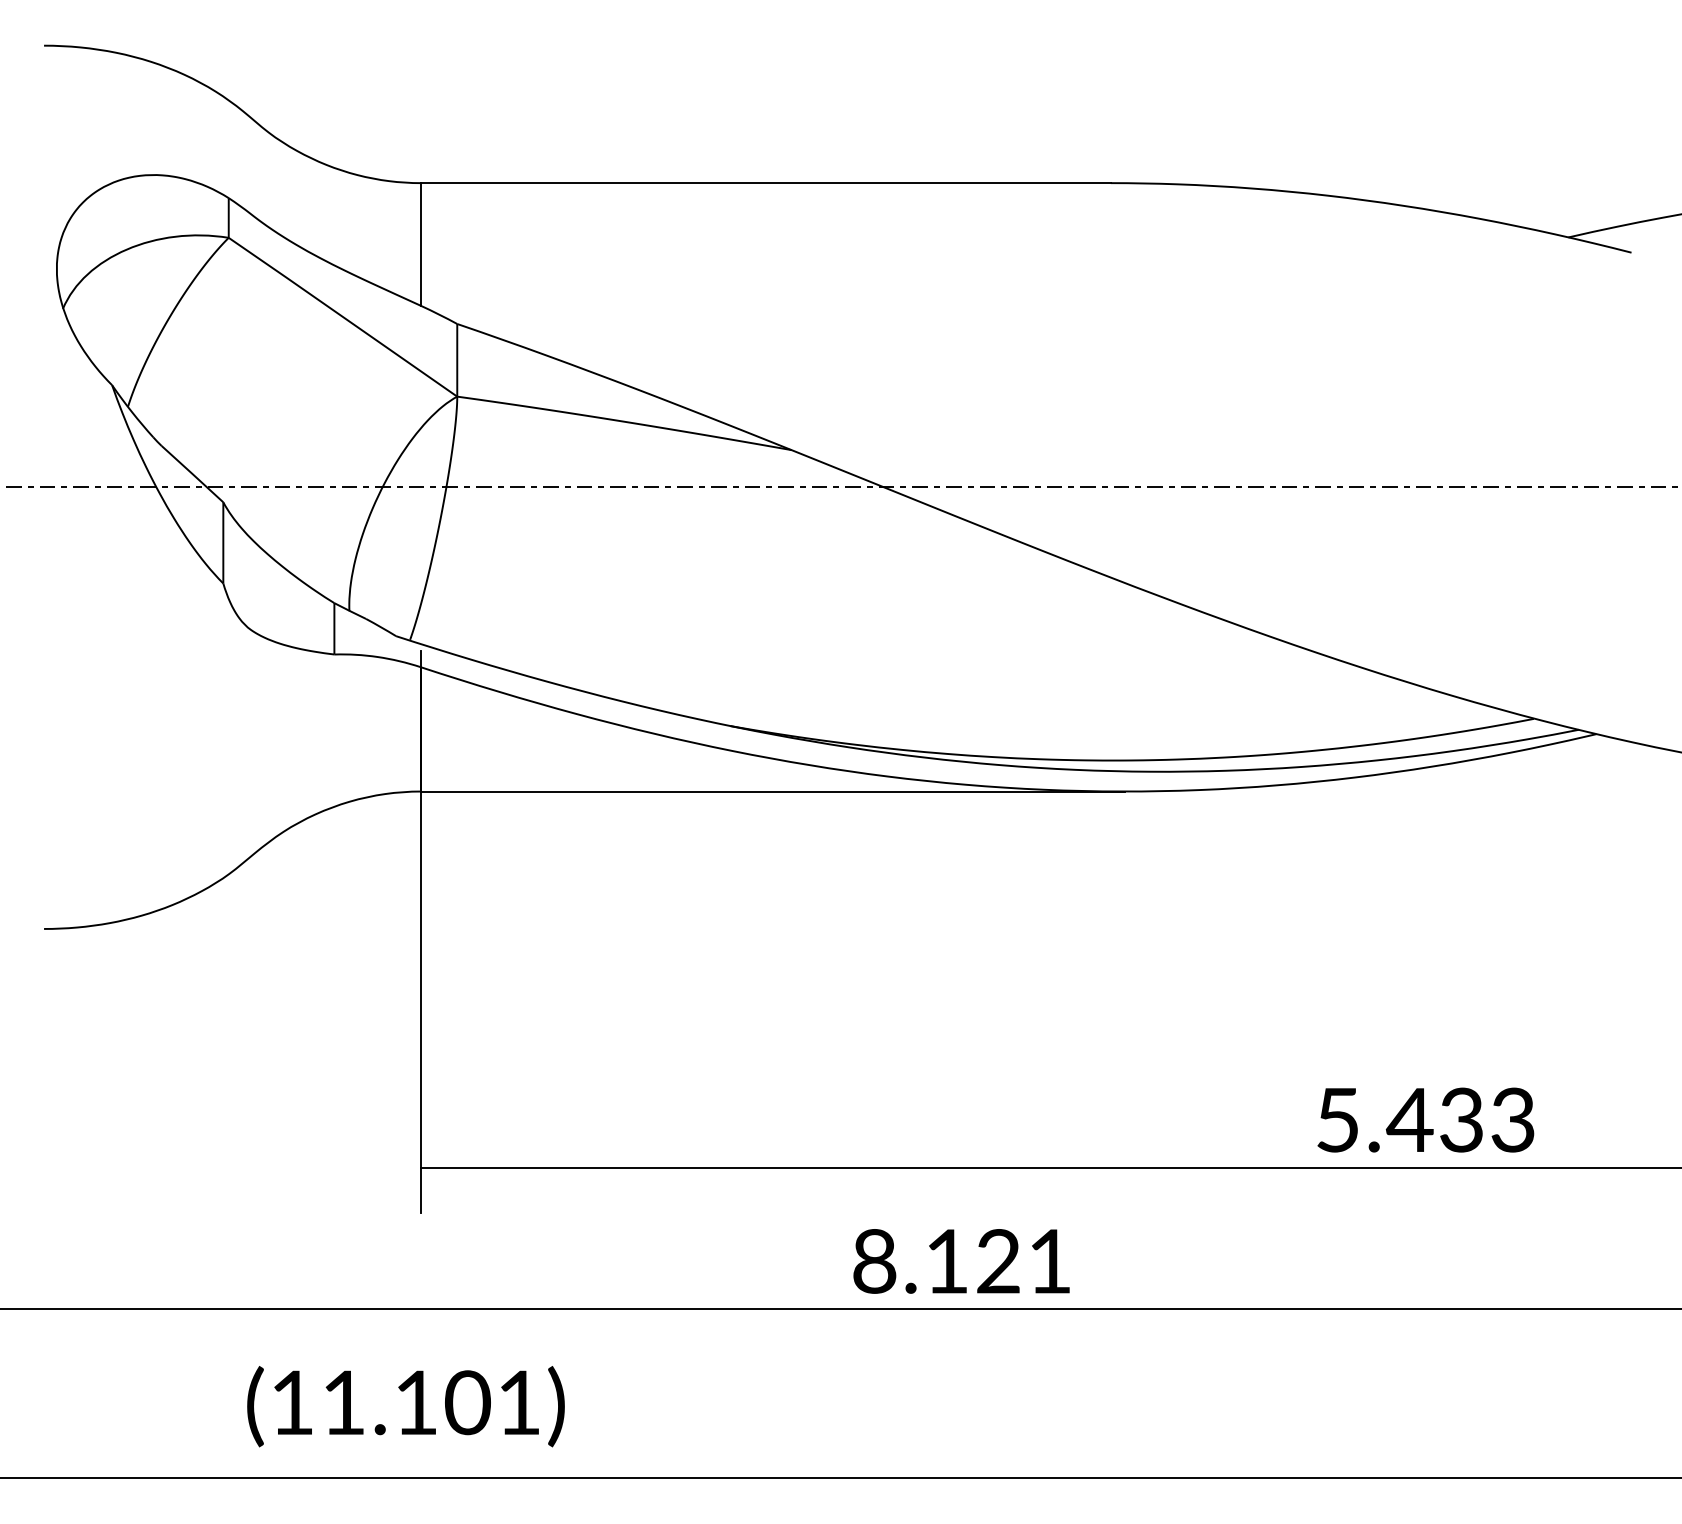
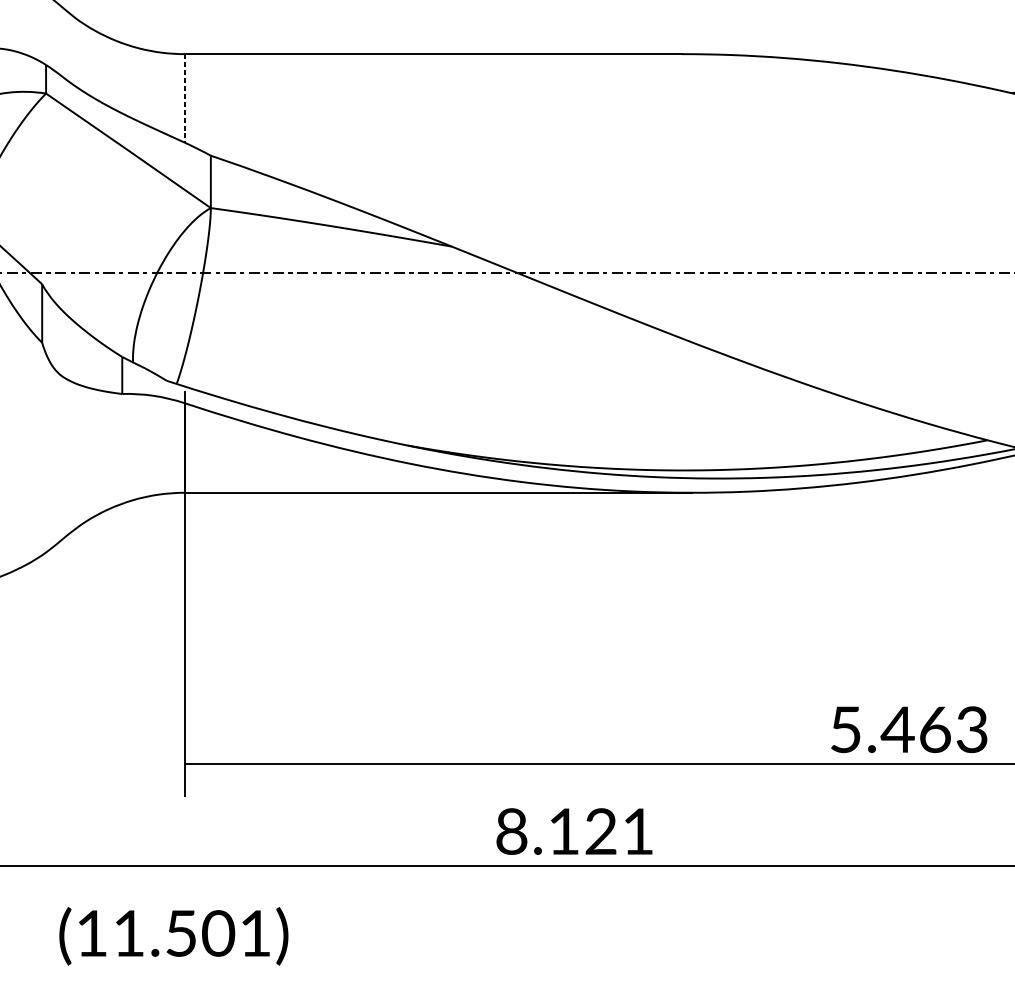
line: (420, 244) -> (184, 98), solid -> dashed
text: (1461, 1119) -> (934, 729), 5.433 -> 5.463
text: (416, 1402) -> (181, 933), (11.101) -> (11.501)

